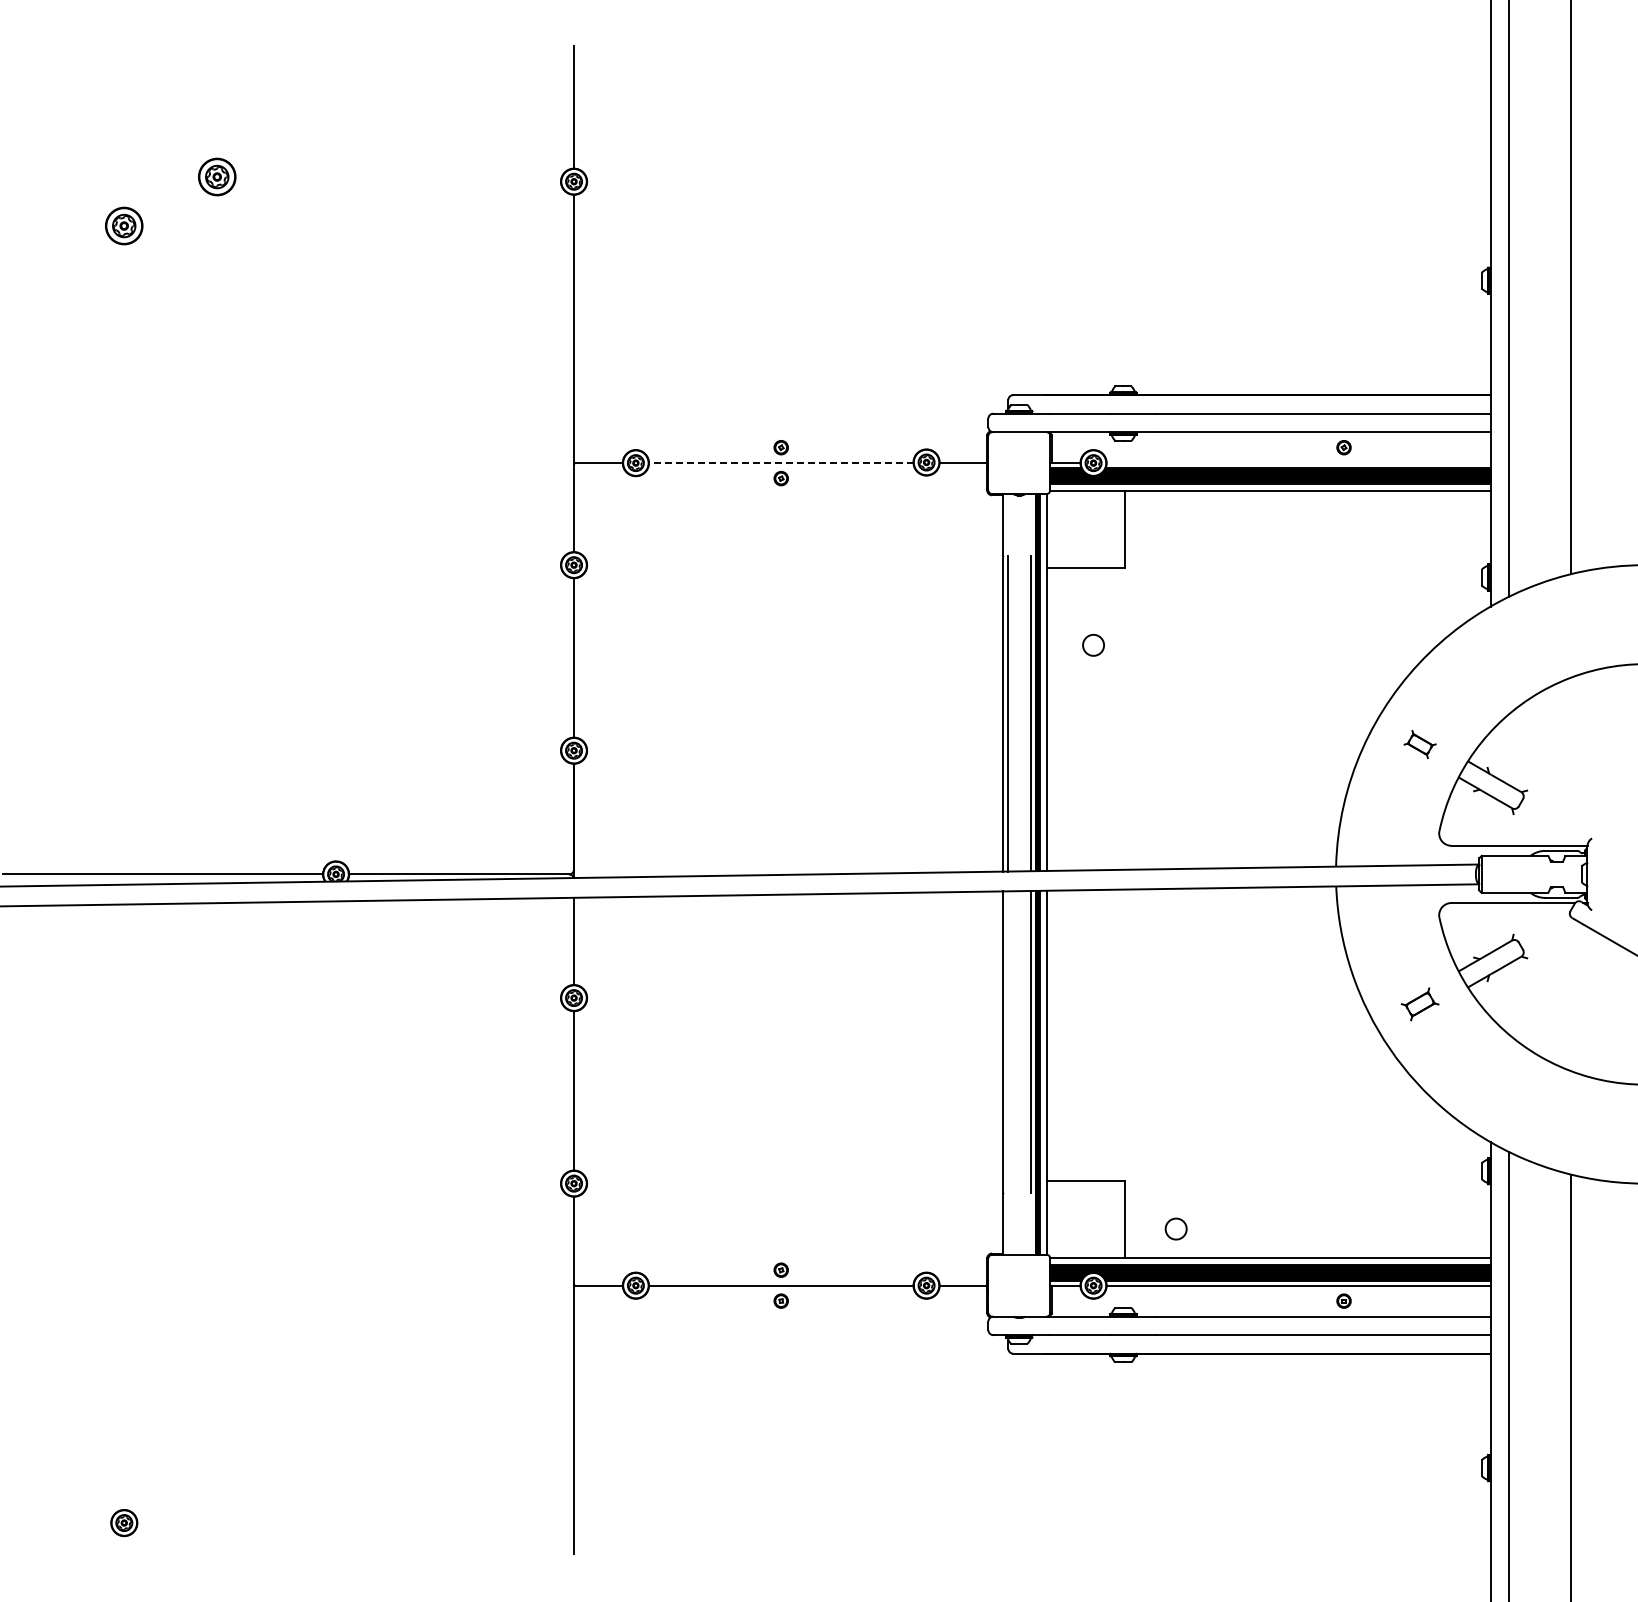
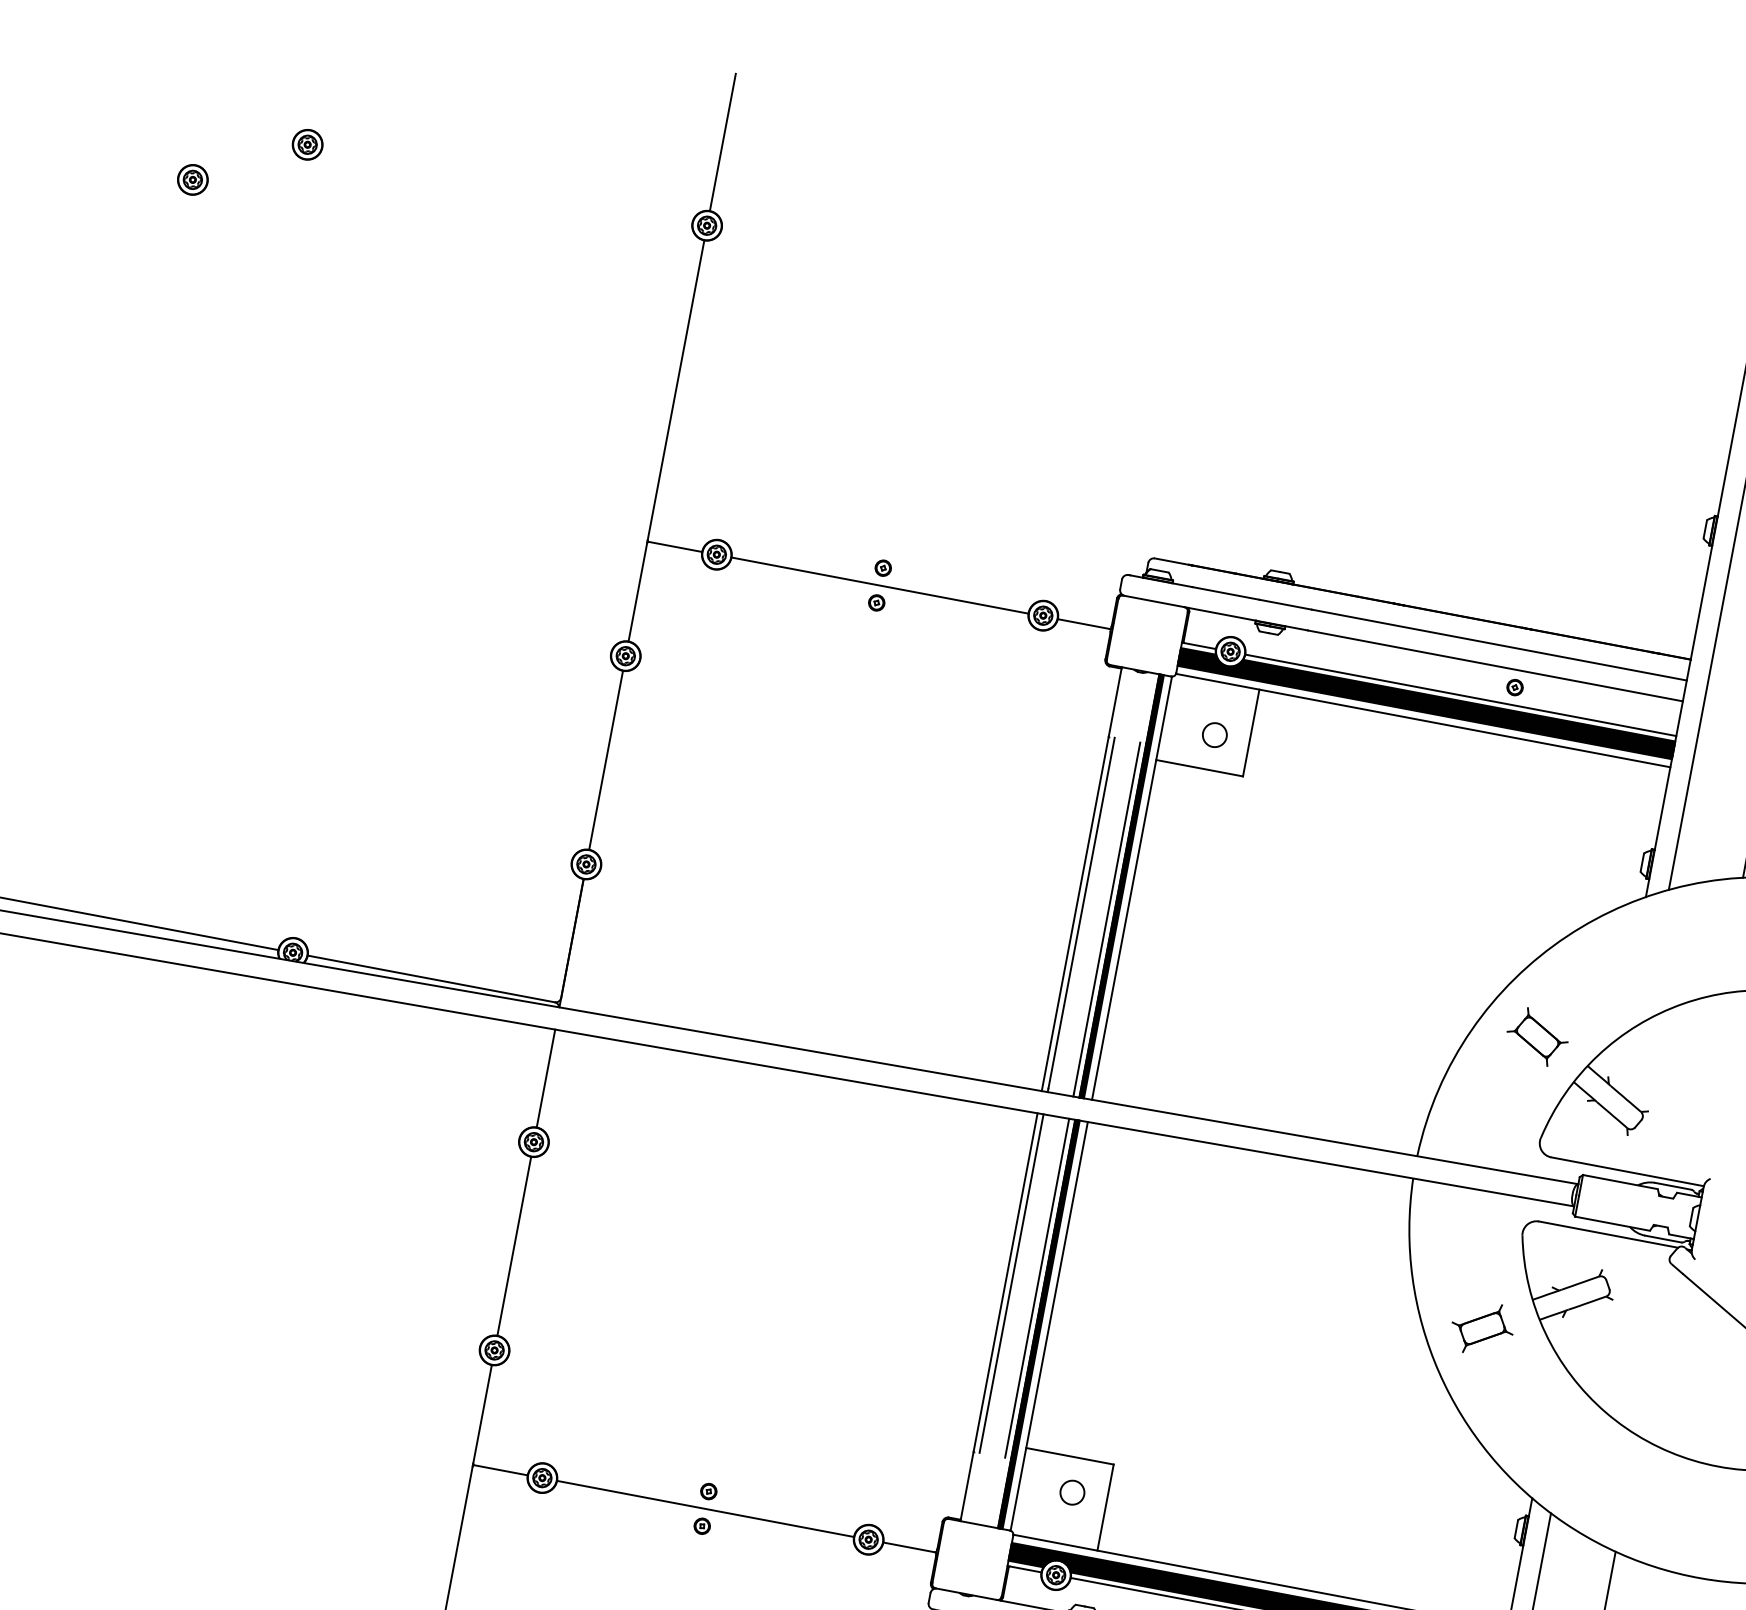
part: (217, 176) -> (307, 144), size x0.71
part: (124, 225) -> (193, 179), size x0.71
line: (780, 463) -> (879, 585), dashed -> solid
line: (1298, 463) -> (1460, 695), added
circle: (1093, 645) -> (1214, 735), moved
part: (1419, 744) -> (1536, 1036), size x1.67
part: (1419, 1004) -> (1481, 1328), size x1.43
line: (1007, 1041) -> (1011, 1282), added
circle: (1175, 1228) -> (1071, 1491), moved

